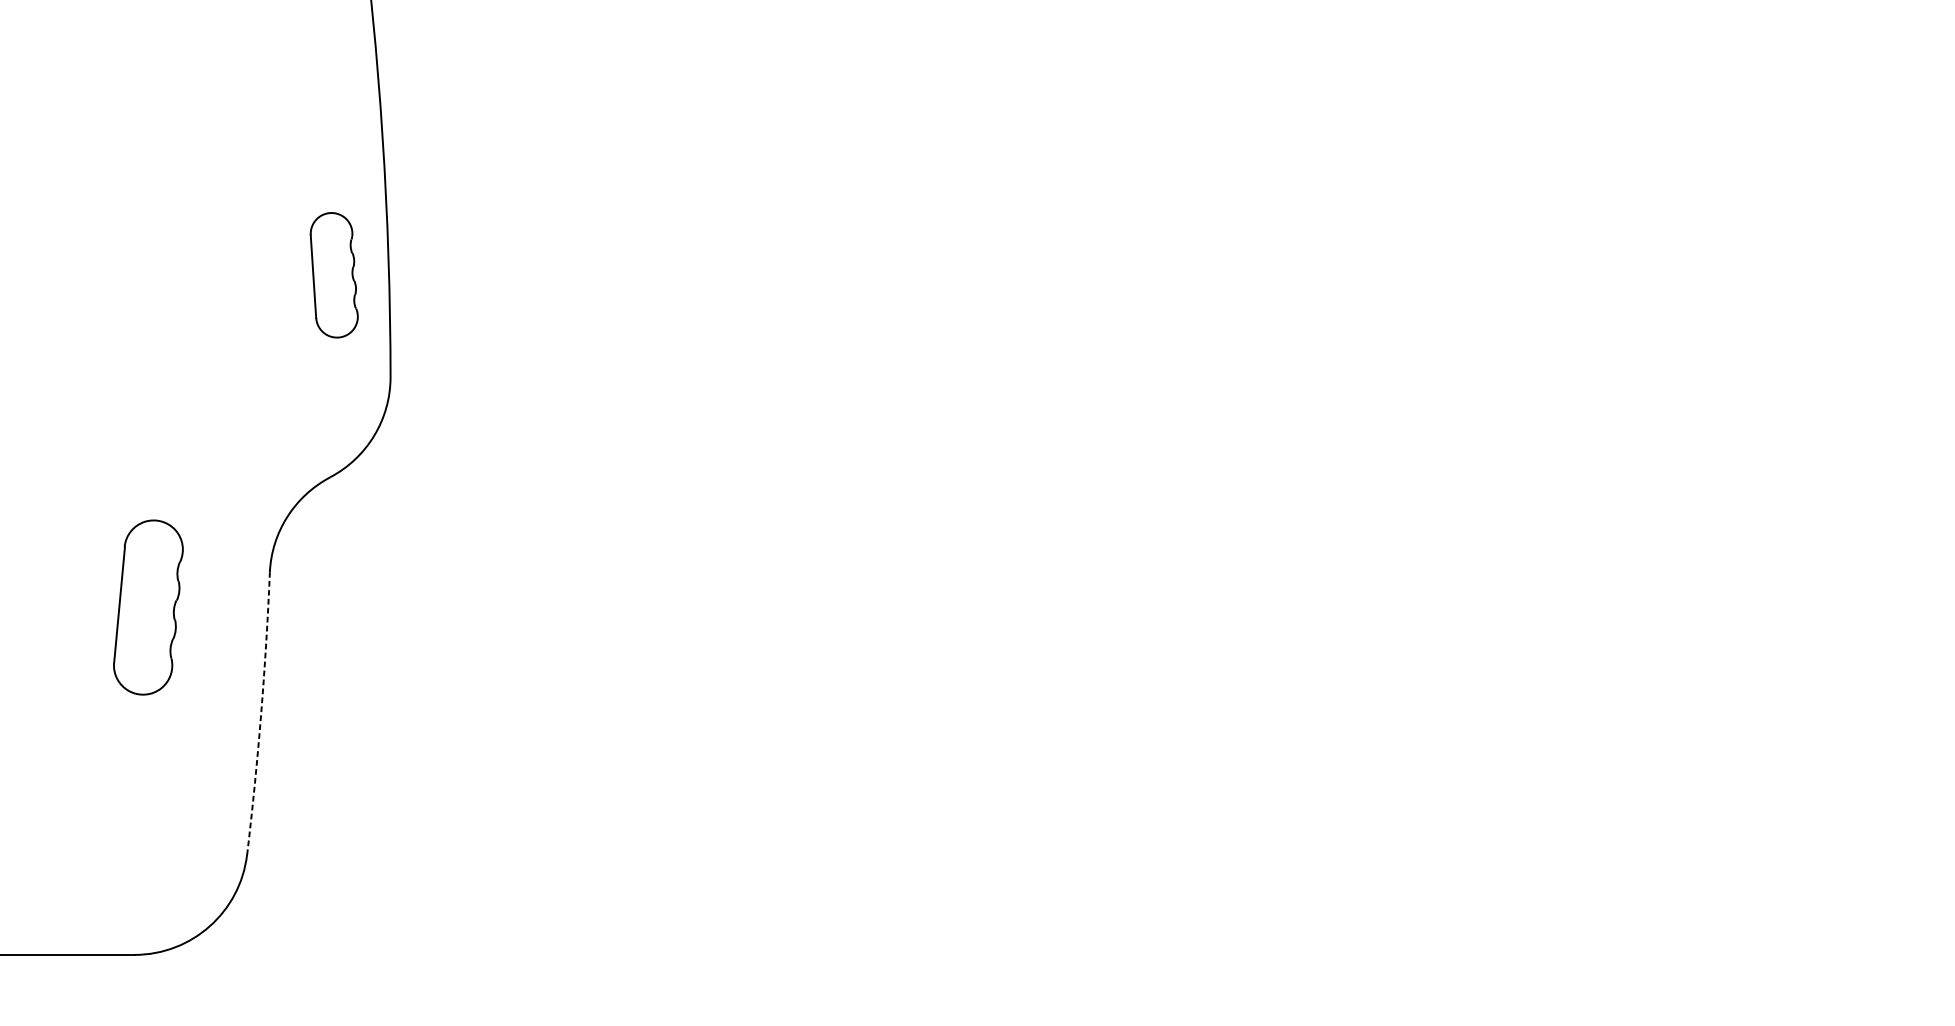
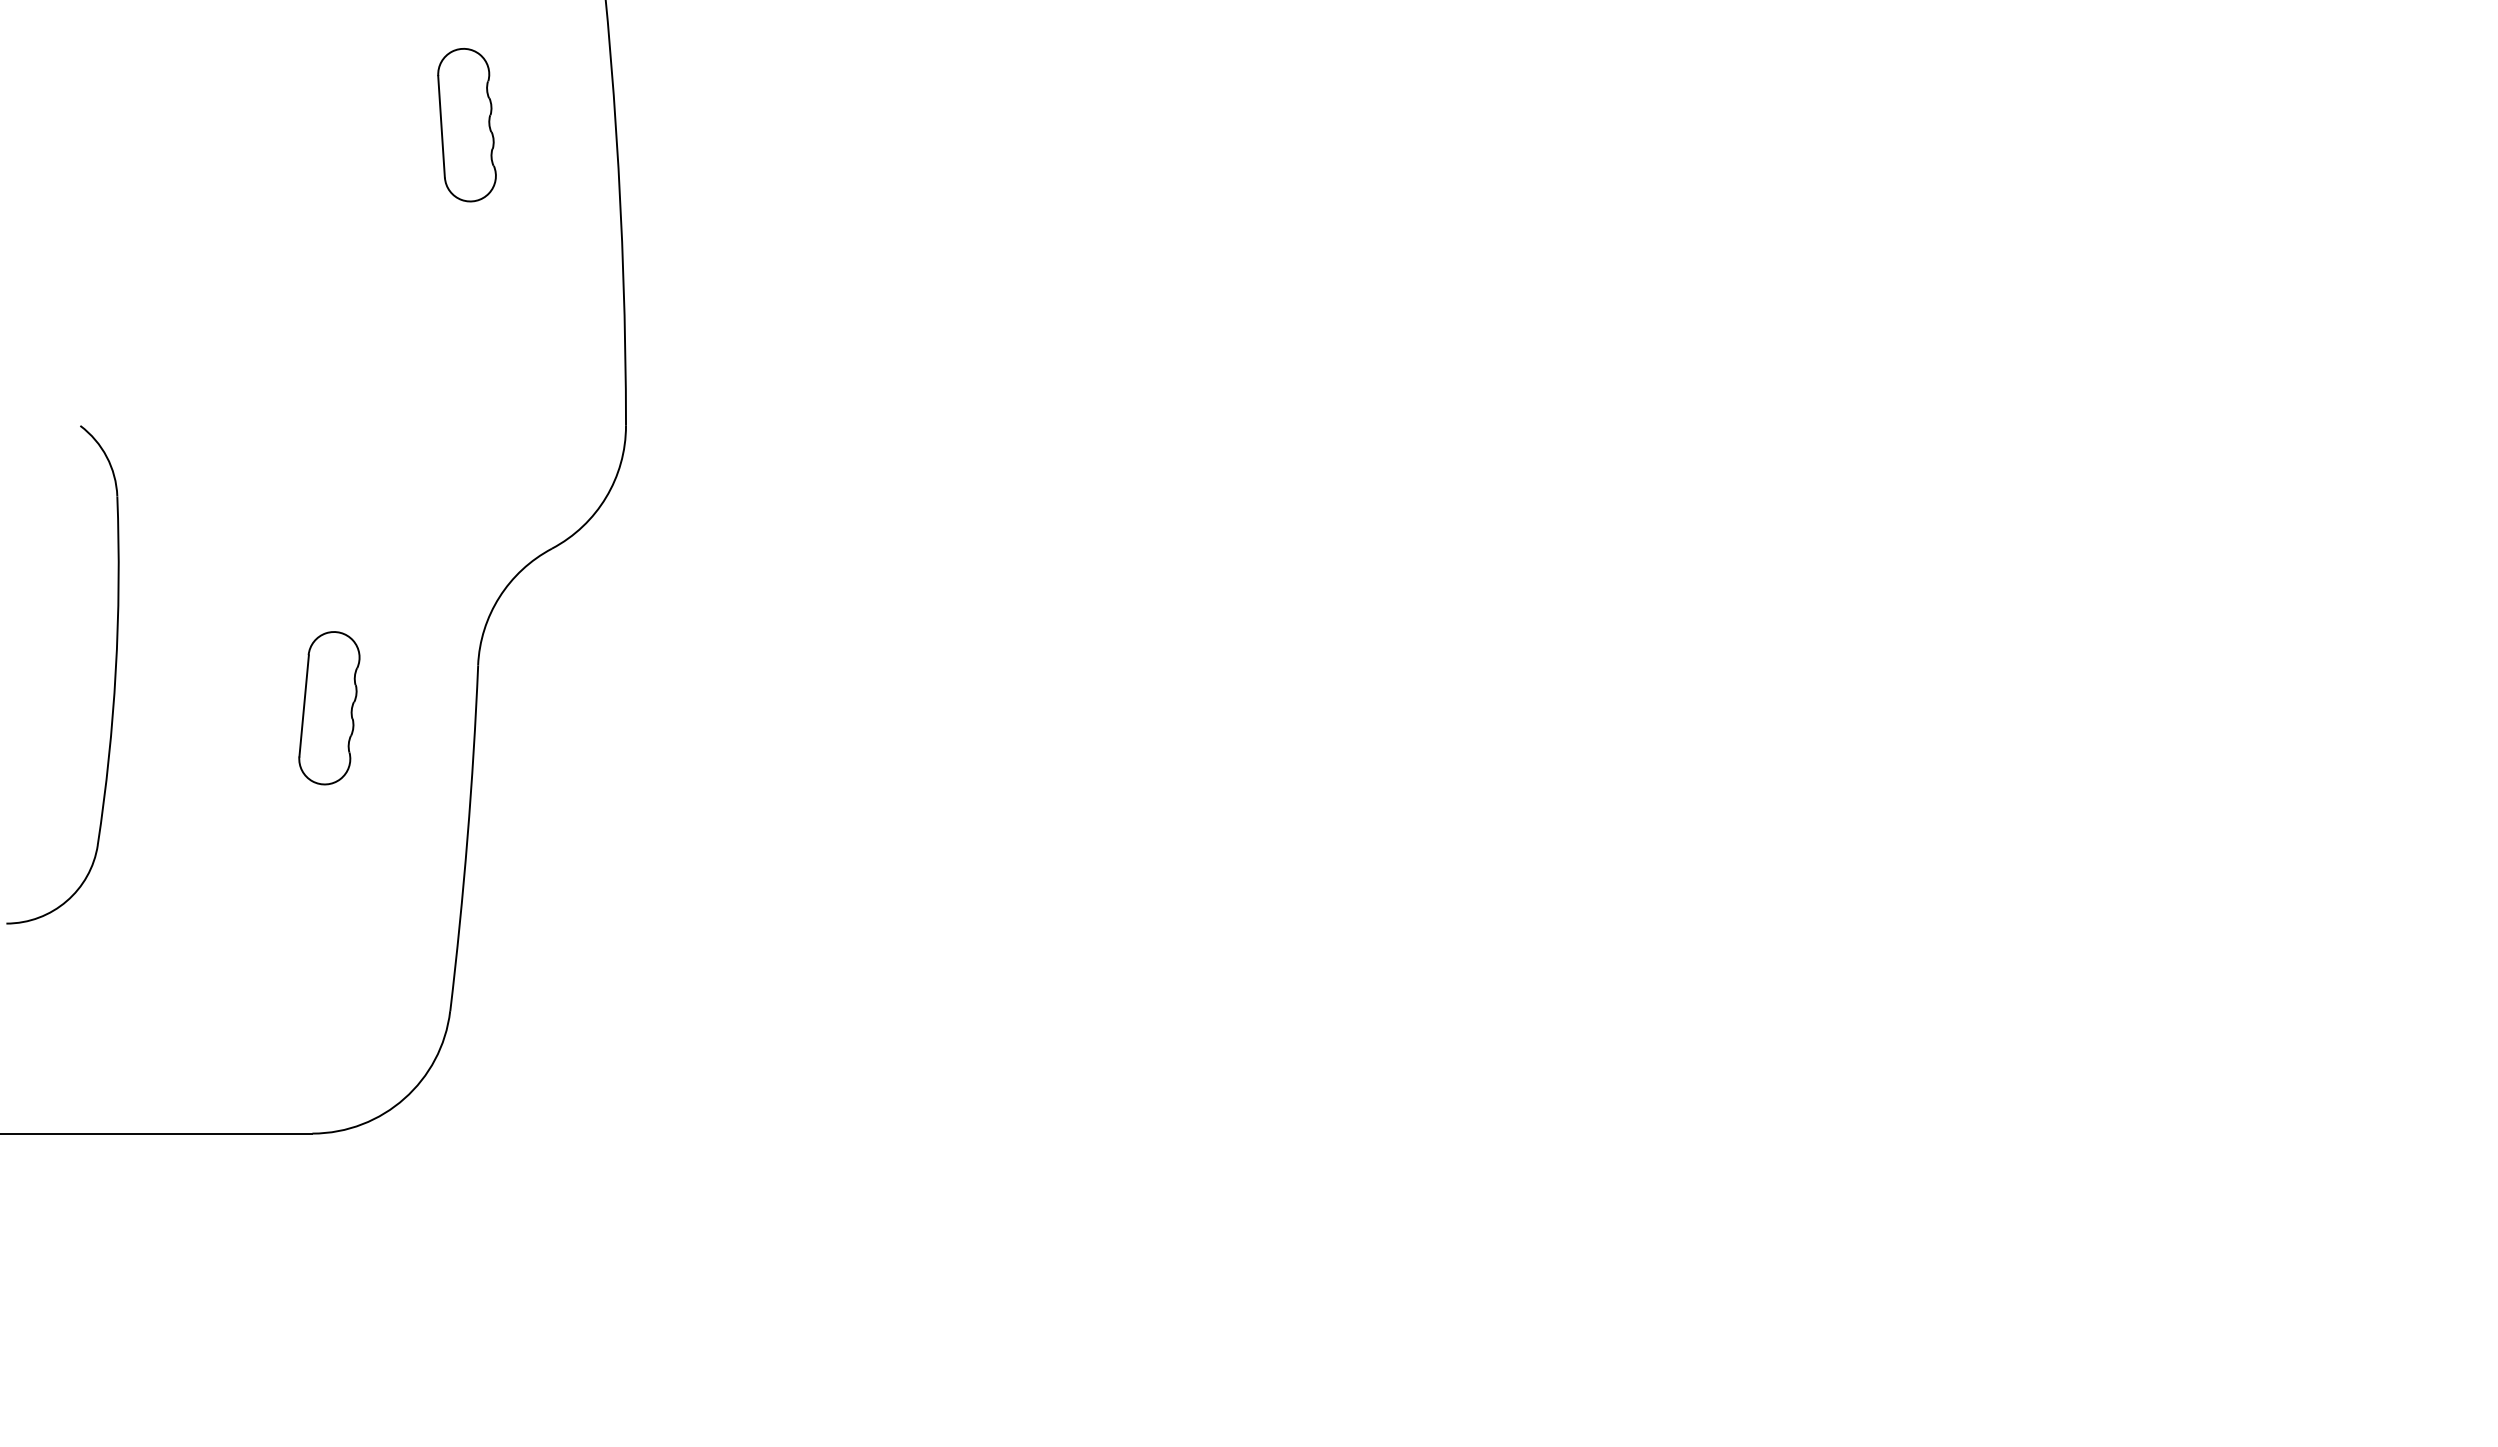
part: (333, 275) -> (466, 125), moved
part: (148, 607) -> (329, 708), size x0.71
arc: (261, 713) -> (467, 838), dashed -> solid

